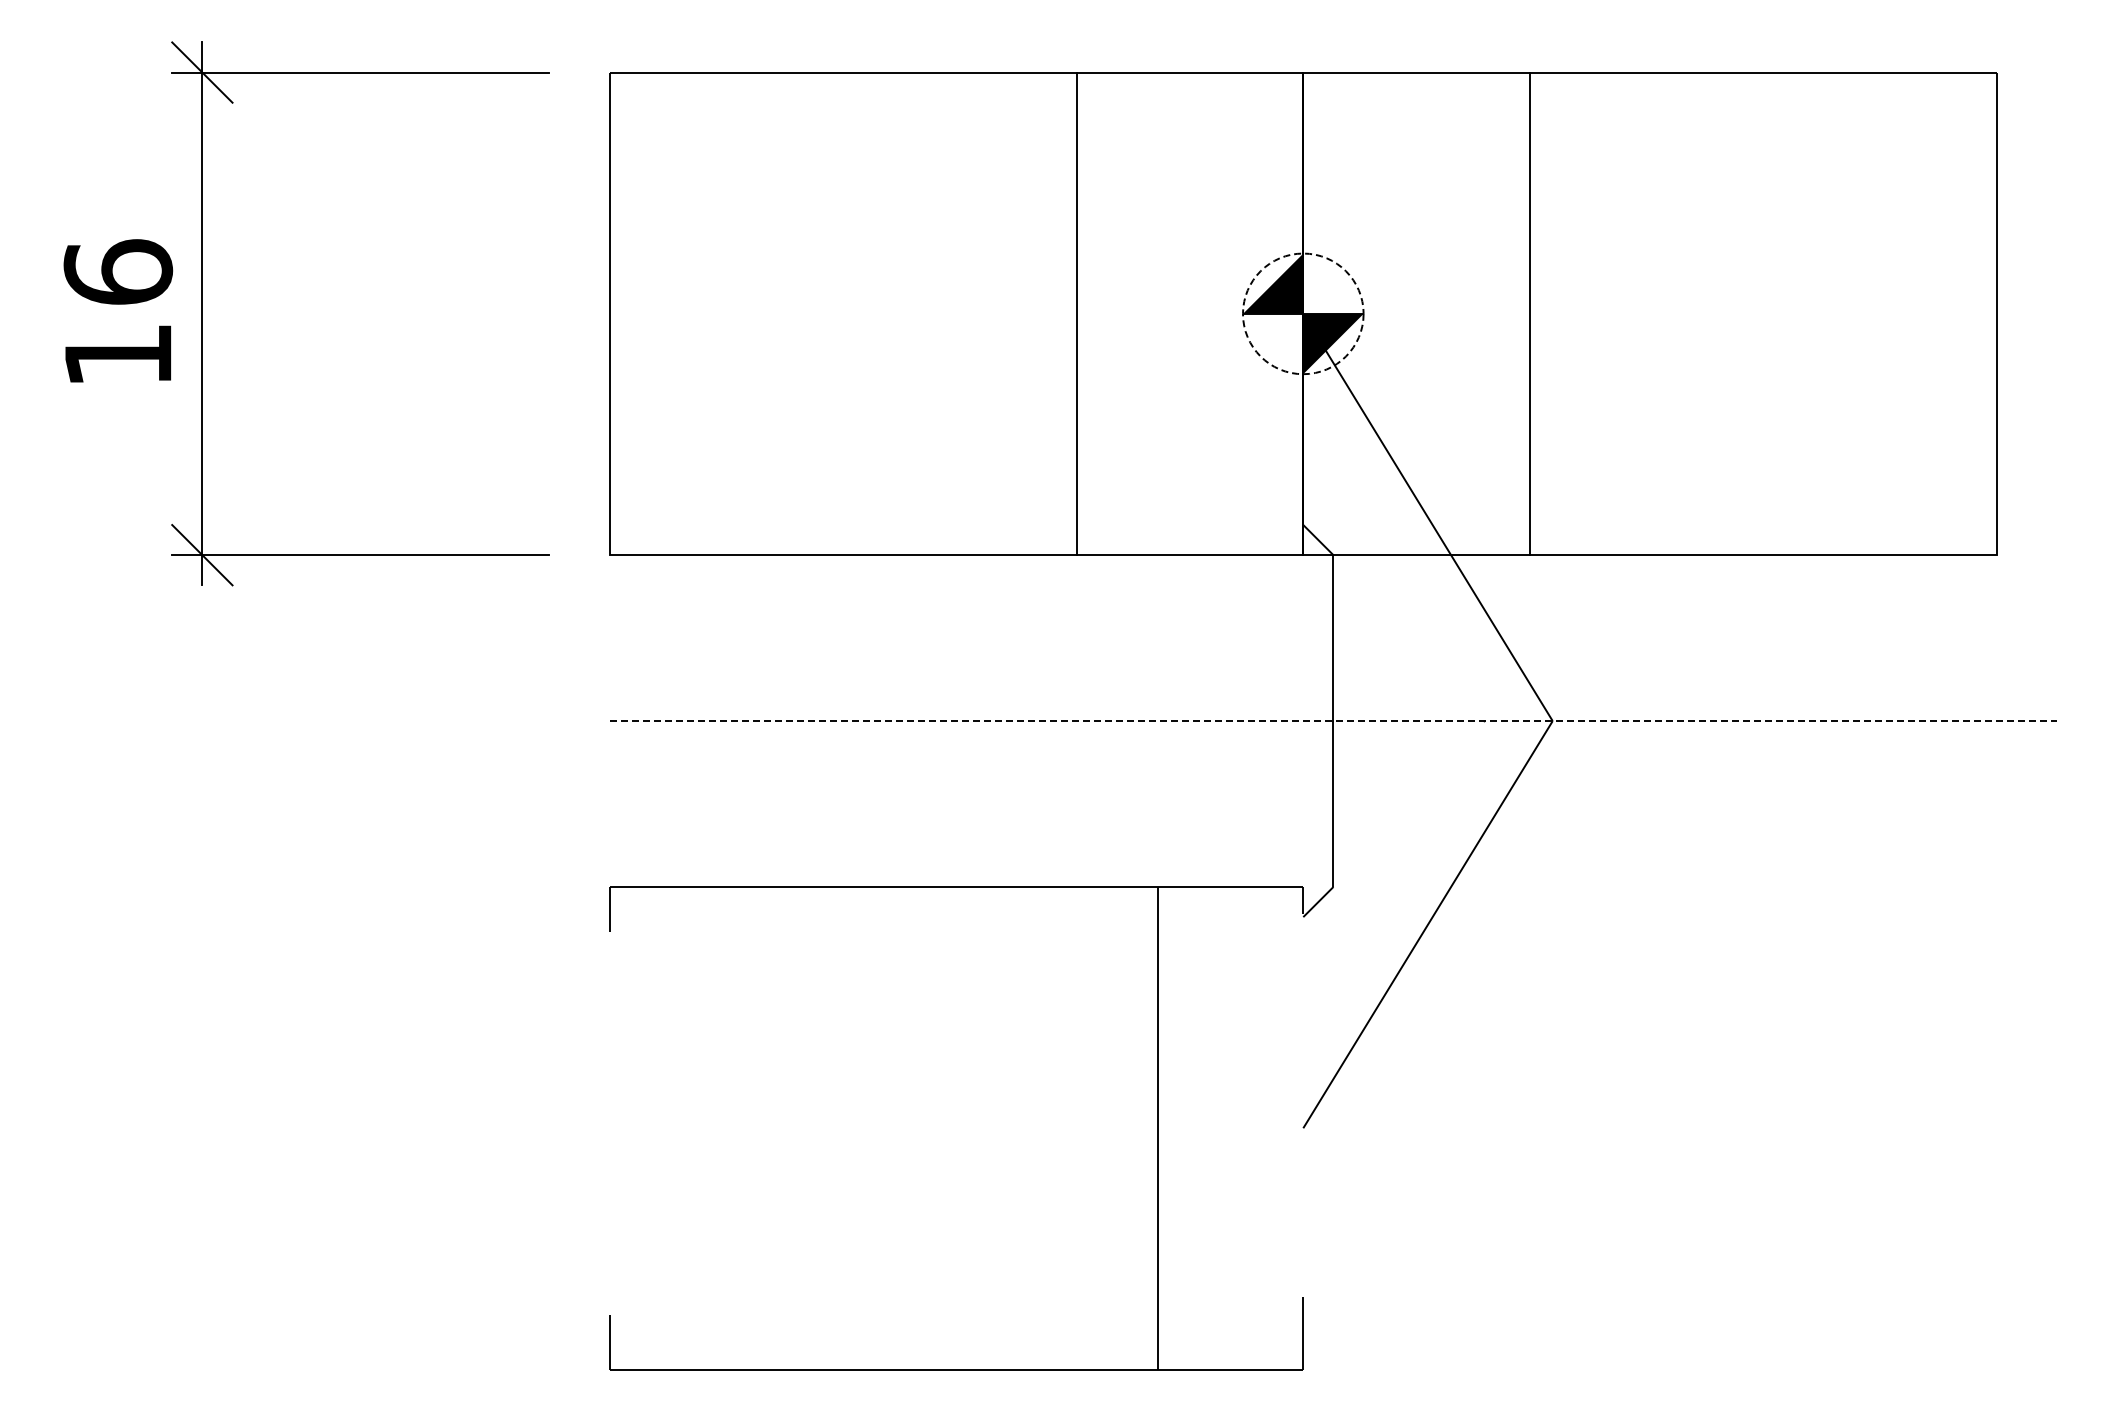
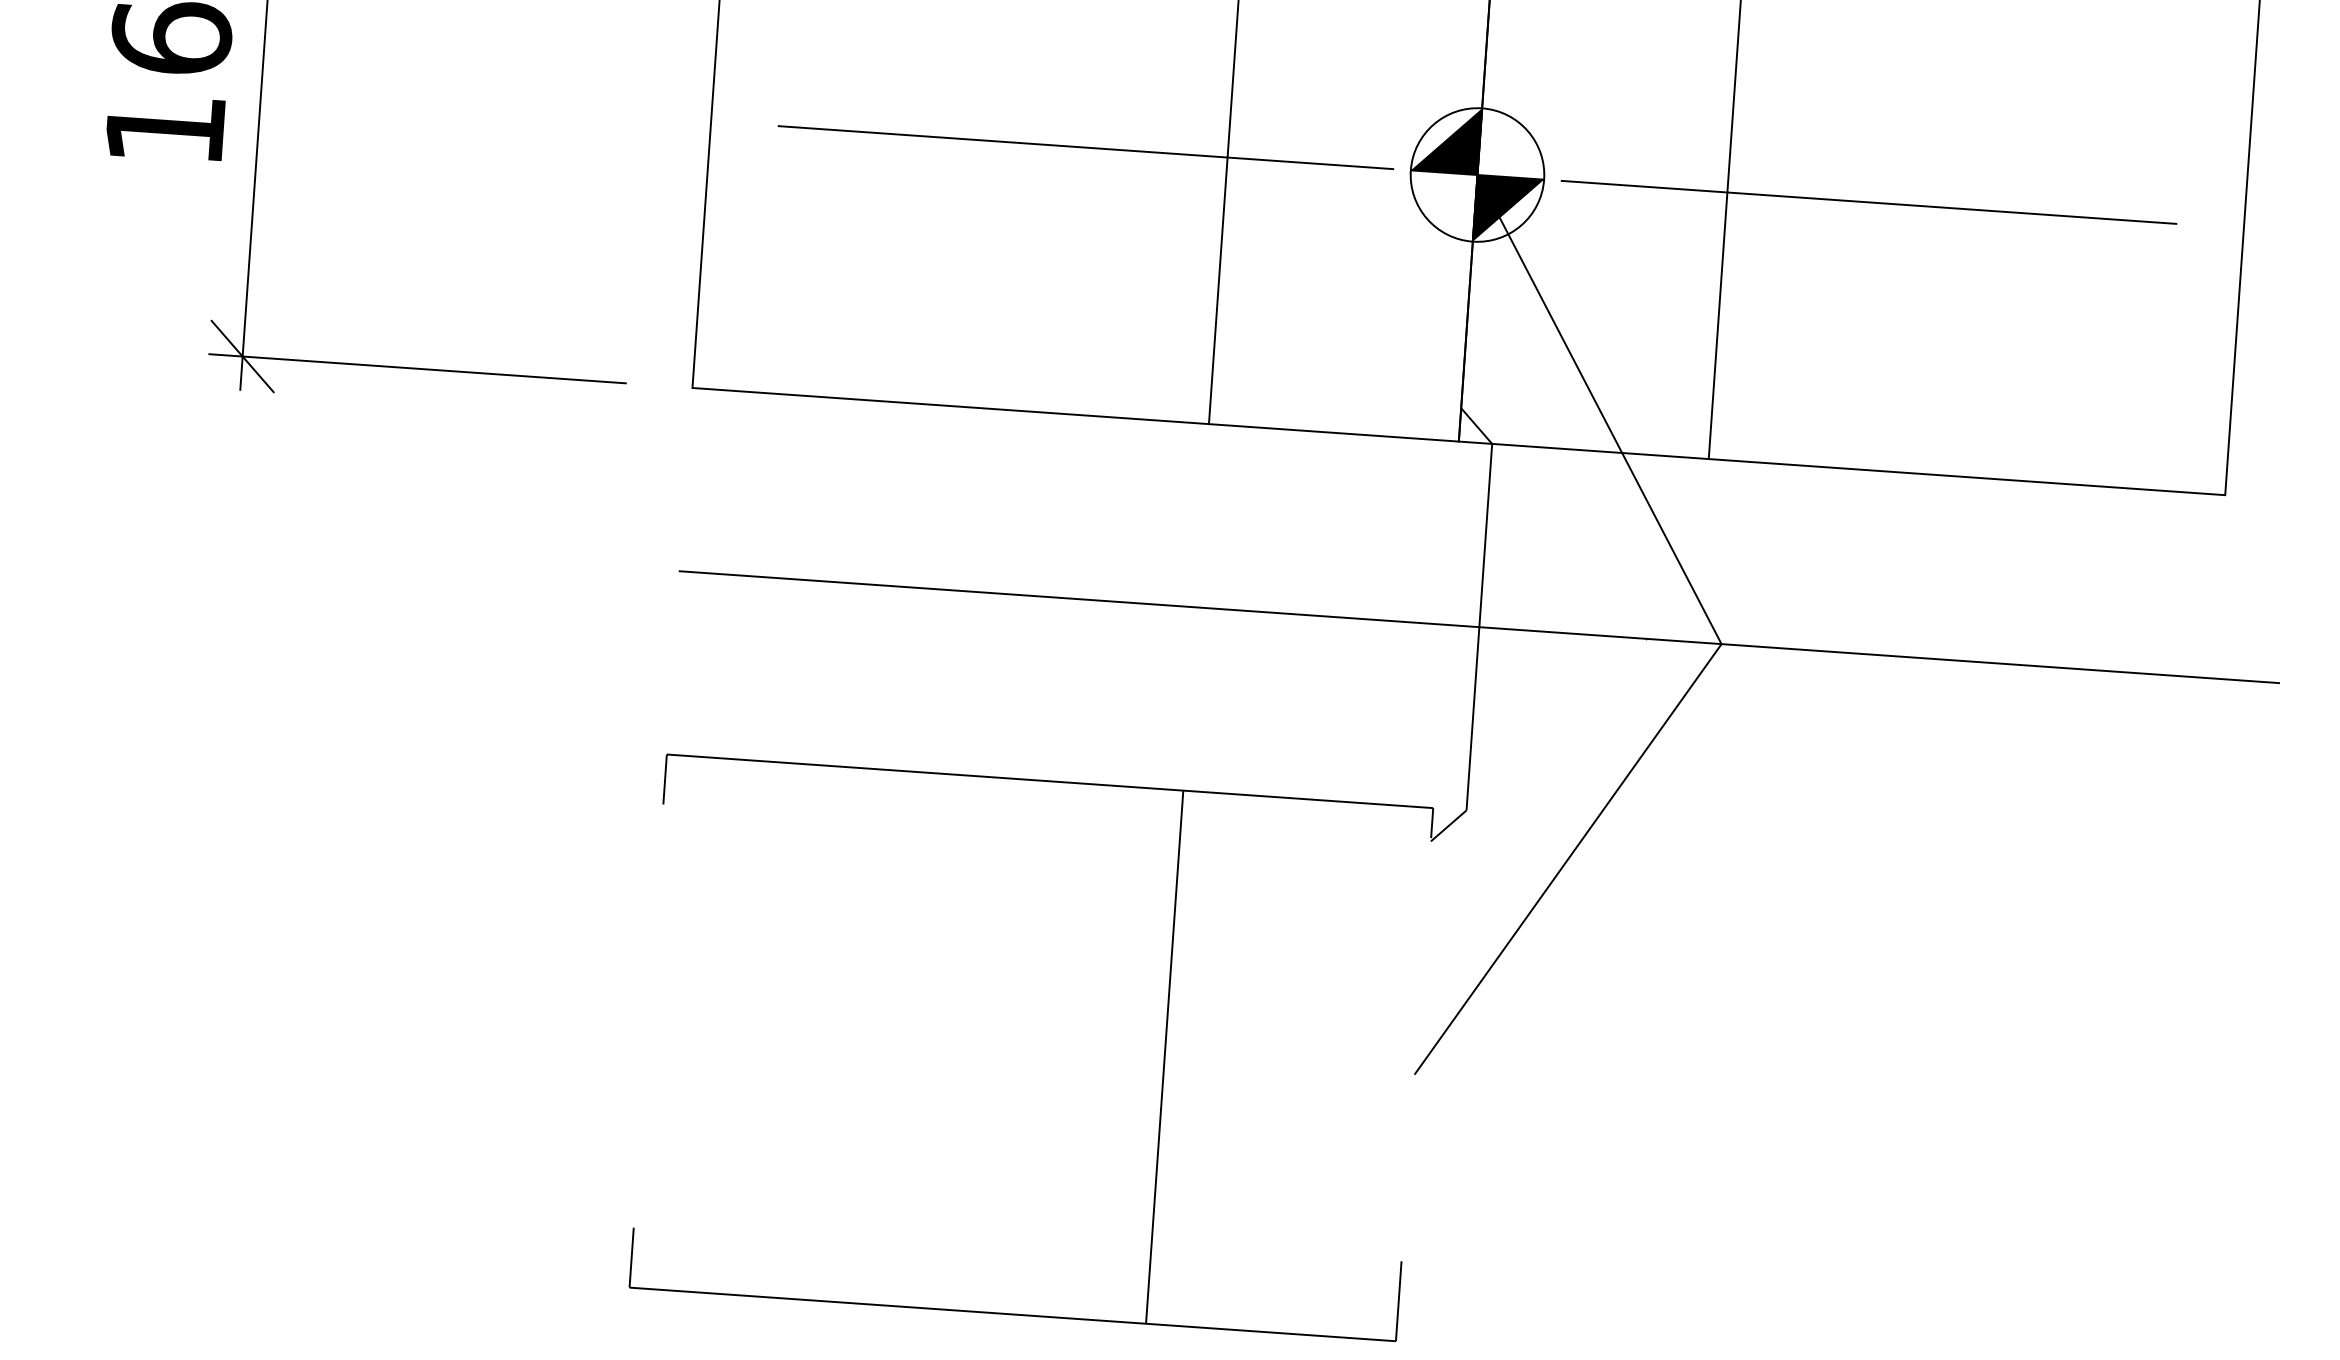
line: (948, 313) -> (1085, 147), added
circle: (1302, 313) -> (1476, 174), dashed -> solid
line: (1657, 313) -> (1868, 201), added
line: (1333, 721) -> (1479, 627), dashed -> solid
line: (1158, 1127) -> (1165, 1056), moved

